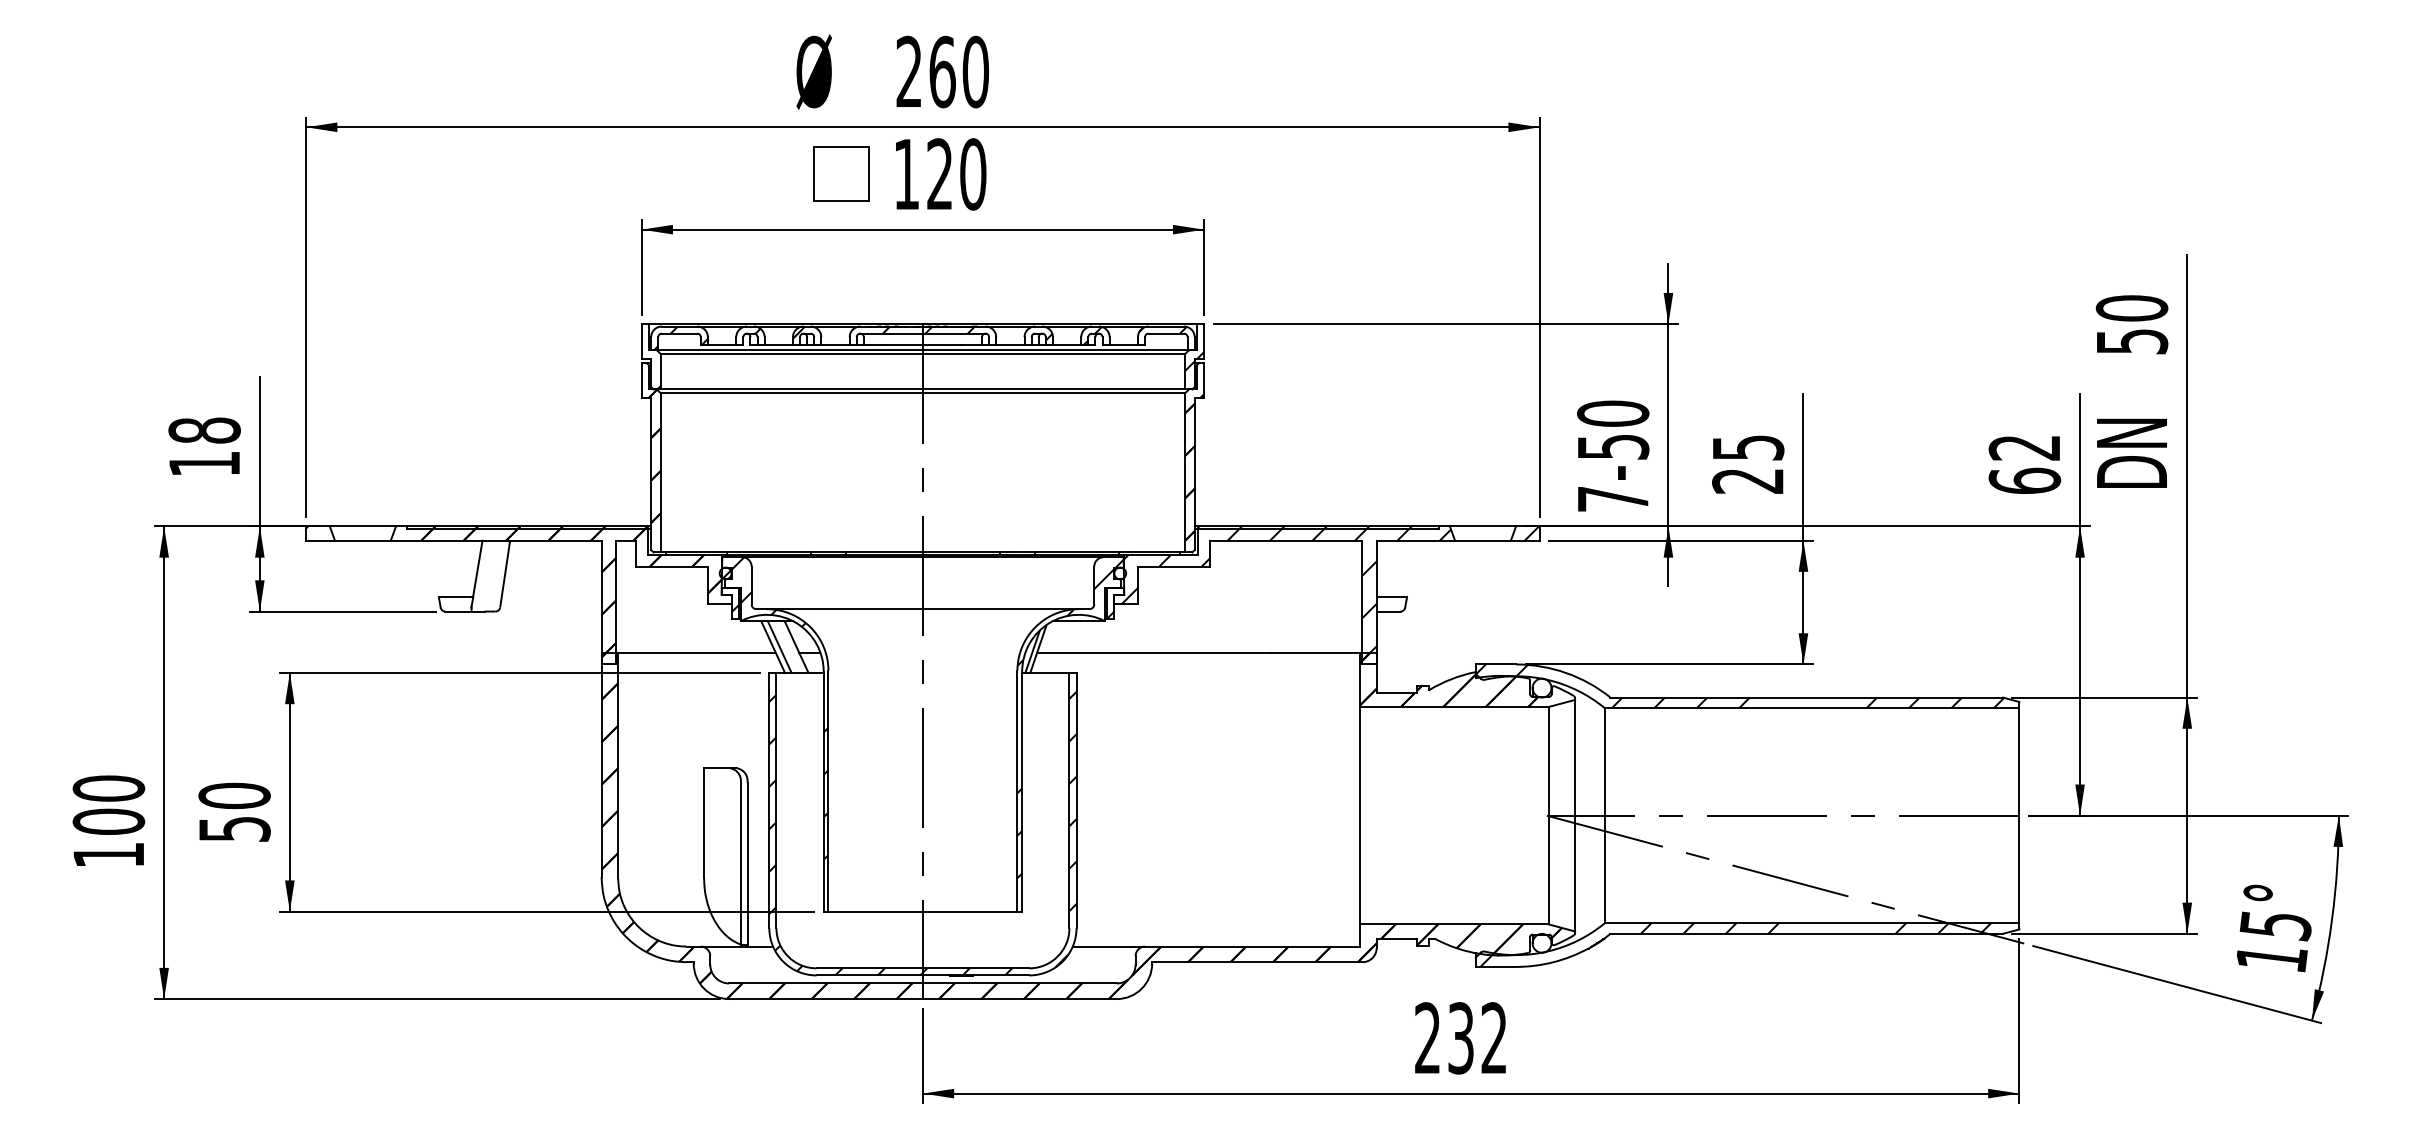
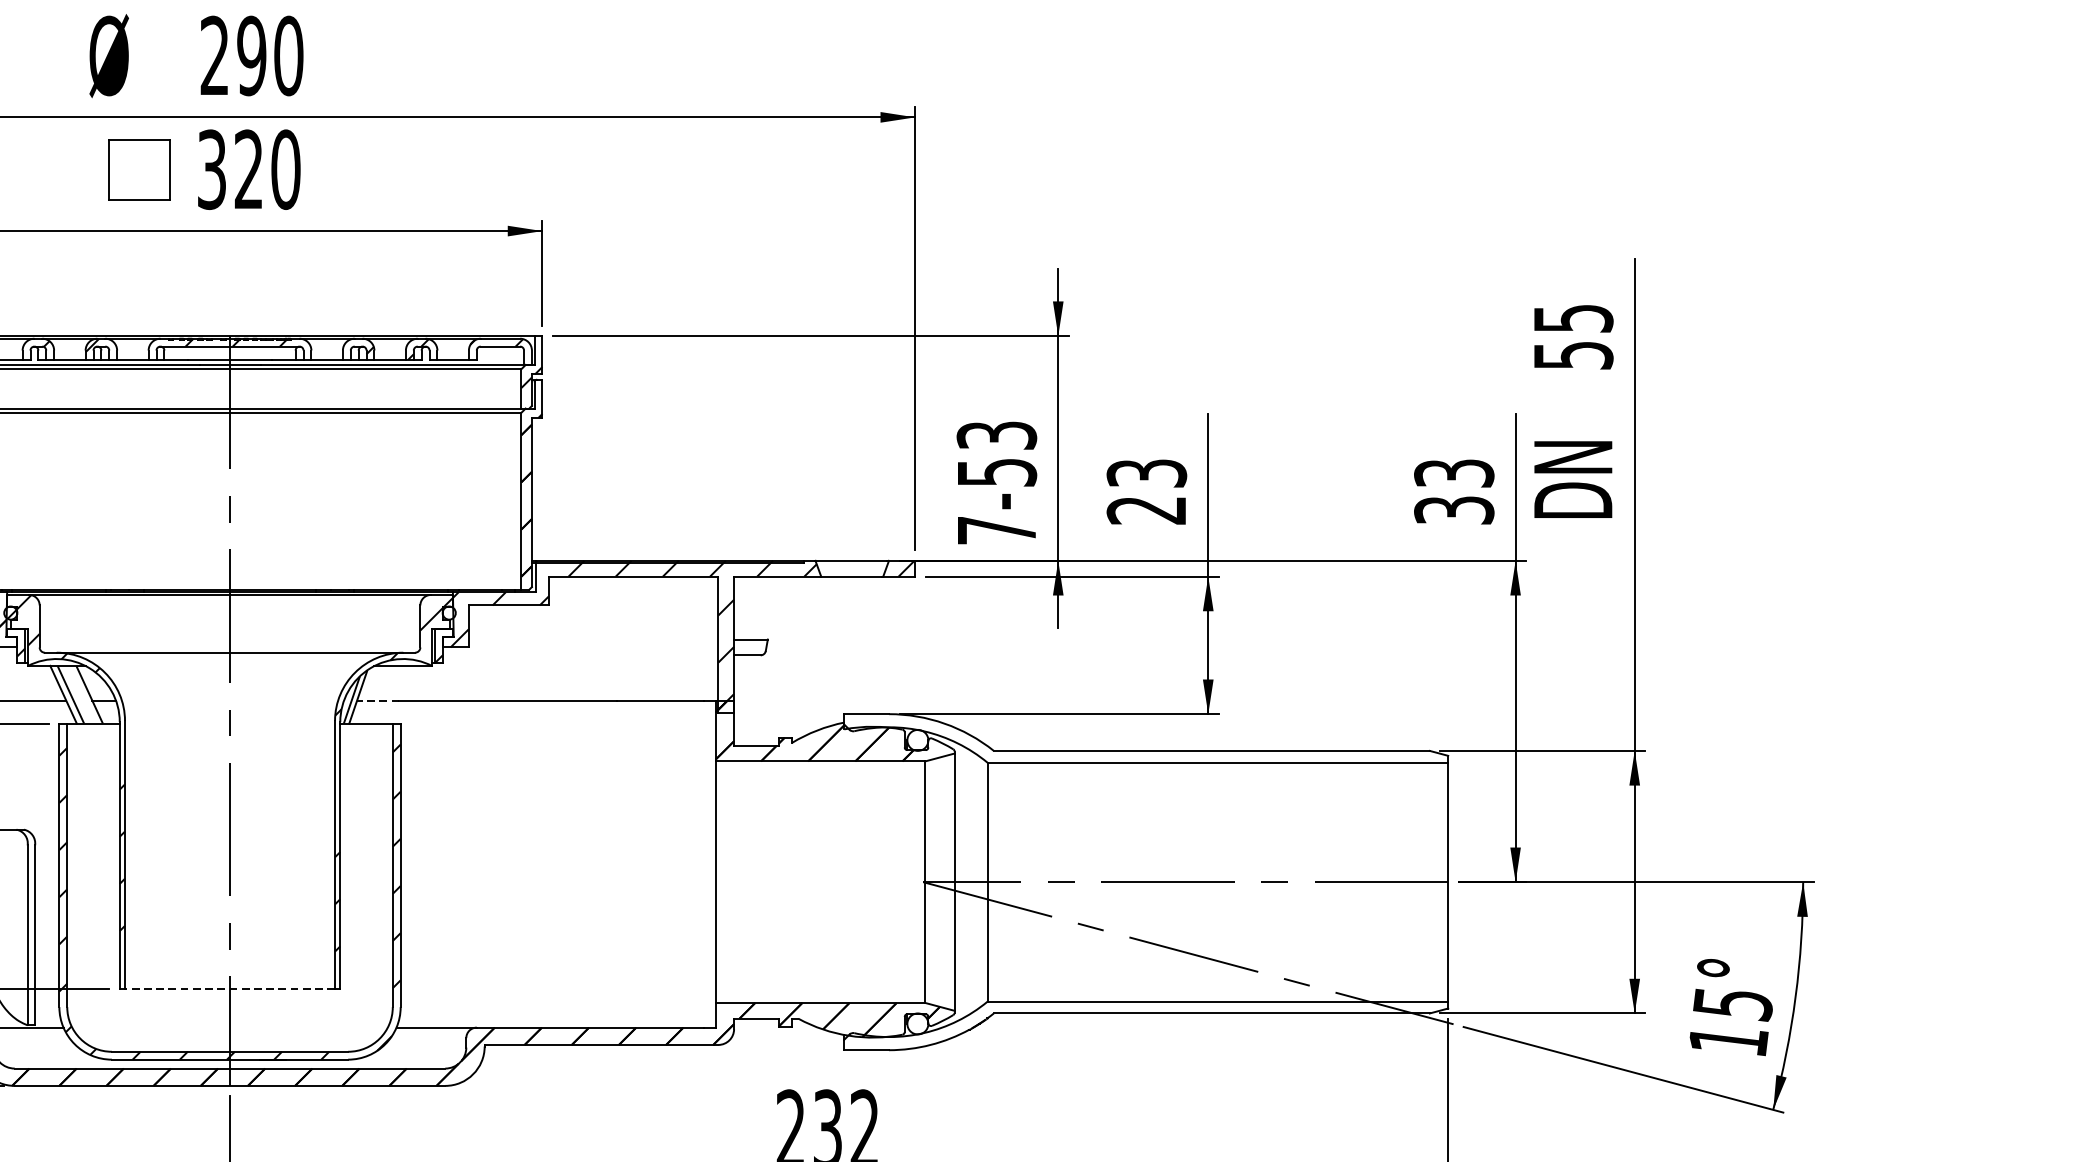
text: (942, 71) -> (251, 55), 260 -> 290
text: (906, 174) -> (211, 169), 120 -> 320
text: (2131, 308) -> (1572, 318), 50 -> 55
text: (1613, 413) -> (997, 435), 7-50 -> 7-53
text: (1747, 447) -> (1146, 473), 25 -> 23
text: (2024, 464) -> (1453, 491), 62 -> 33
line: (1055, 652) -> (377, 700), solid -> dashed
hatch: (1740, 686) -> (1138, 738), removed
line: (922, 911) -> (229, 988), solid -> dashed
hatch: (1735, 944) -> (1132, 1025), removed

